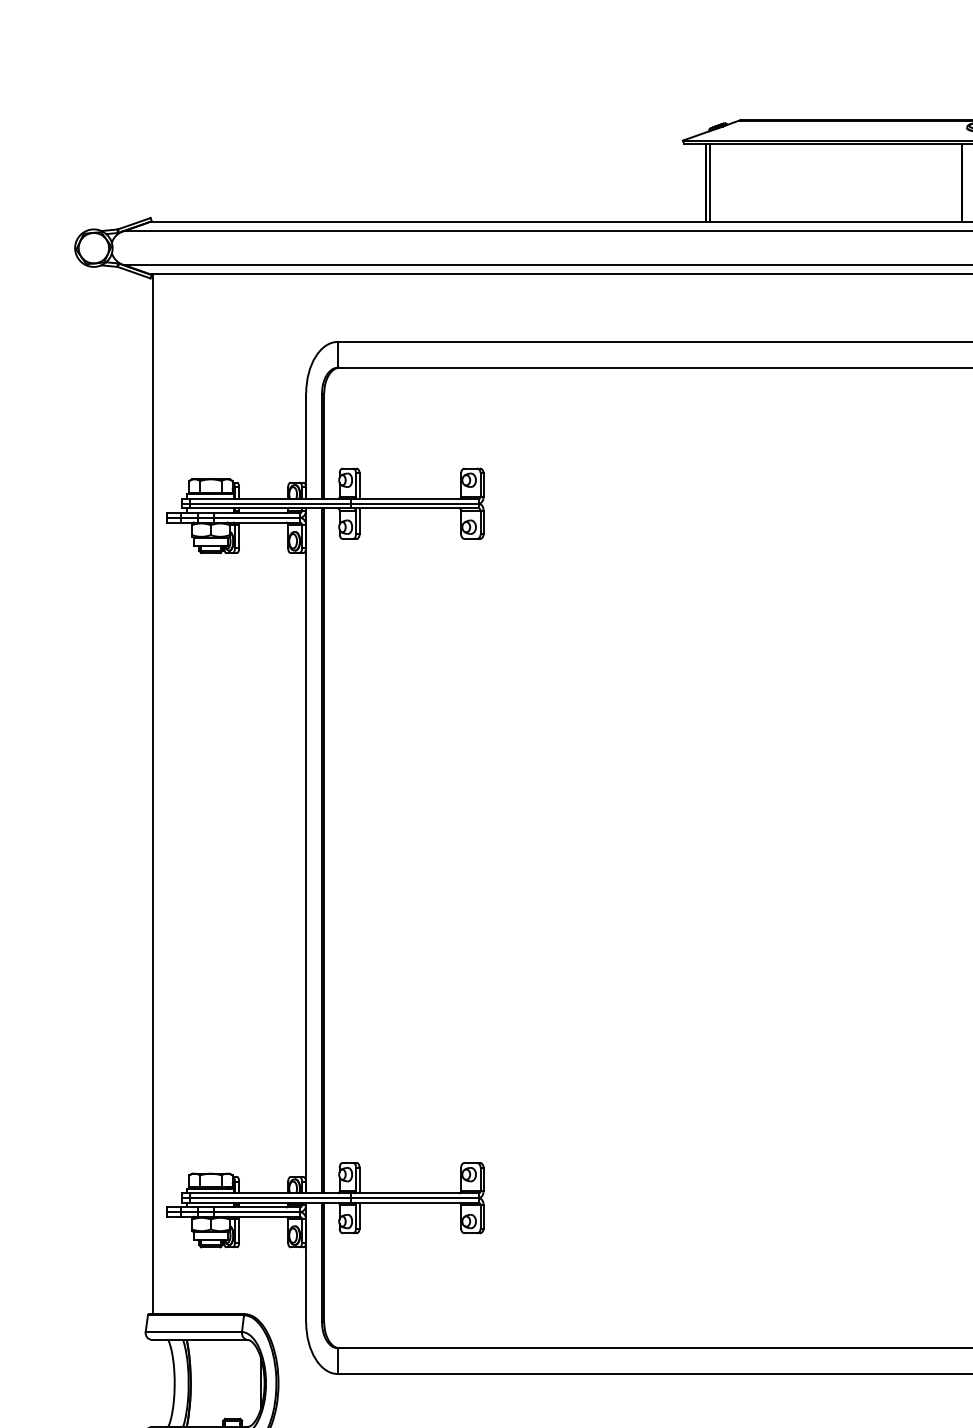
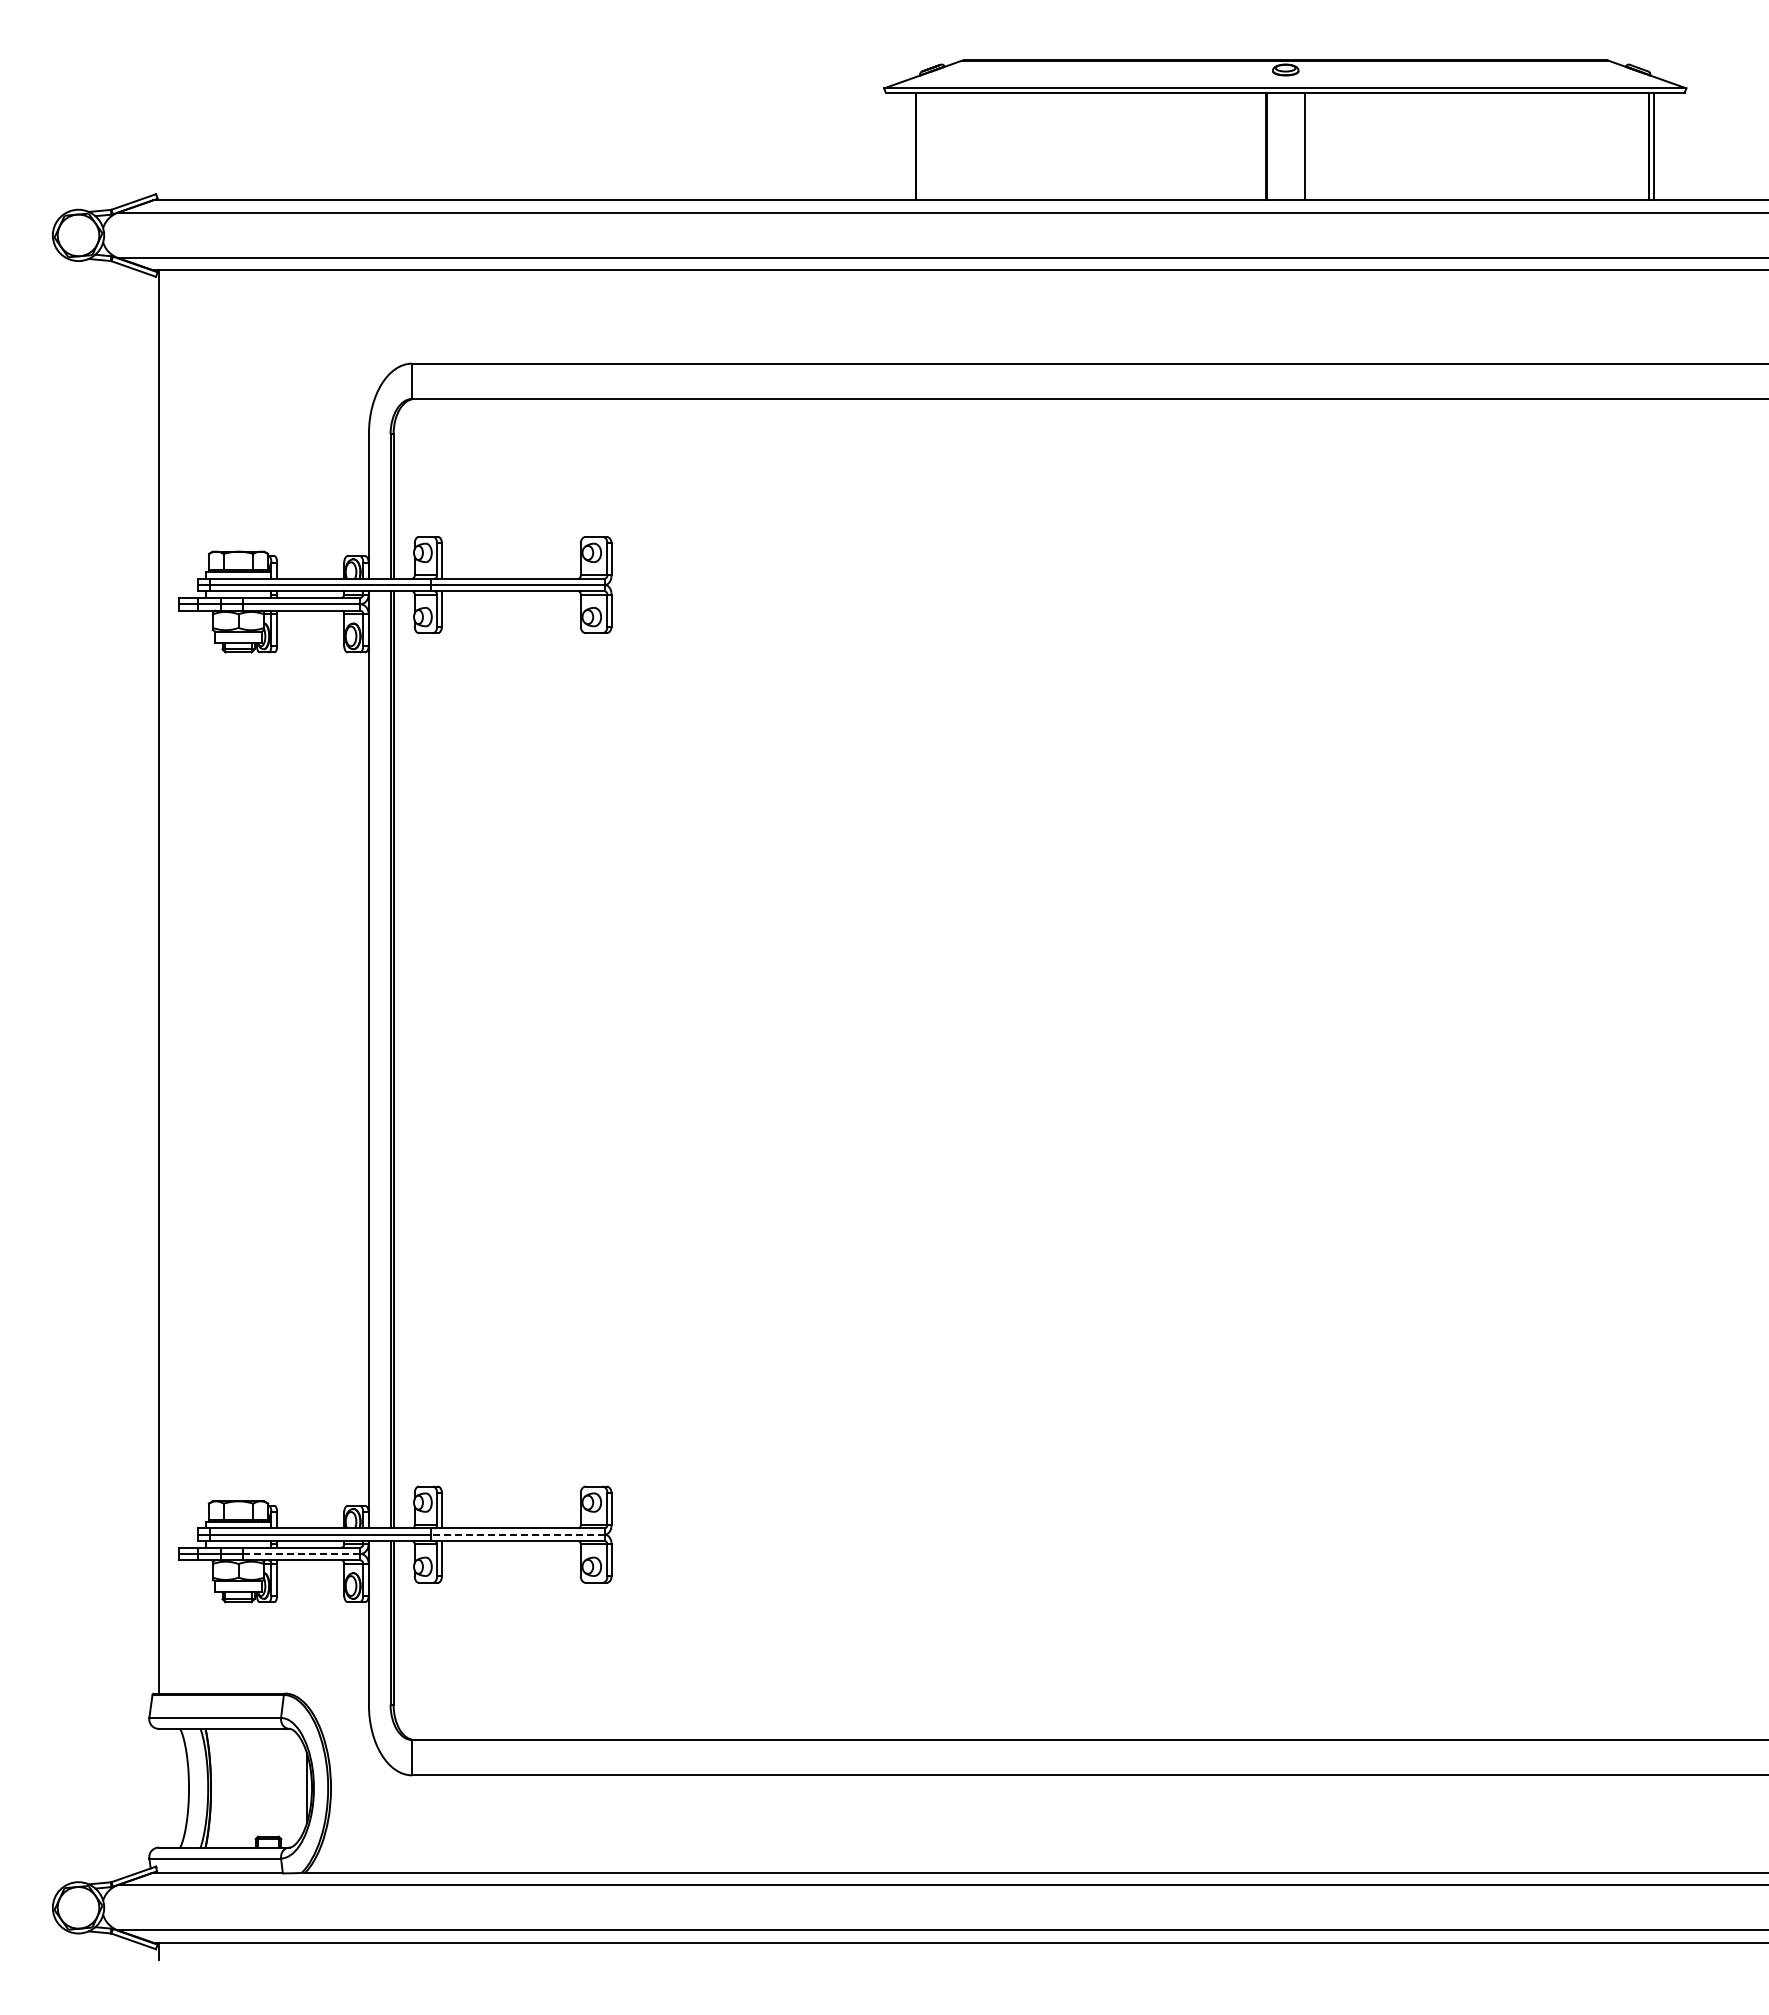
line: (710, 183) -> (921, 146), removed
line: (414, 1197) -> (517, 1534), solid -> dashed
line: (256, 1211) -> (301, 1553), solid -> dashed

